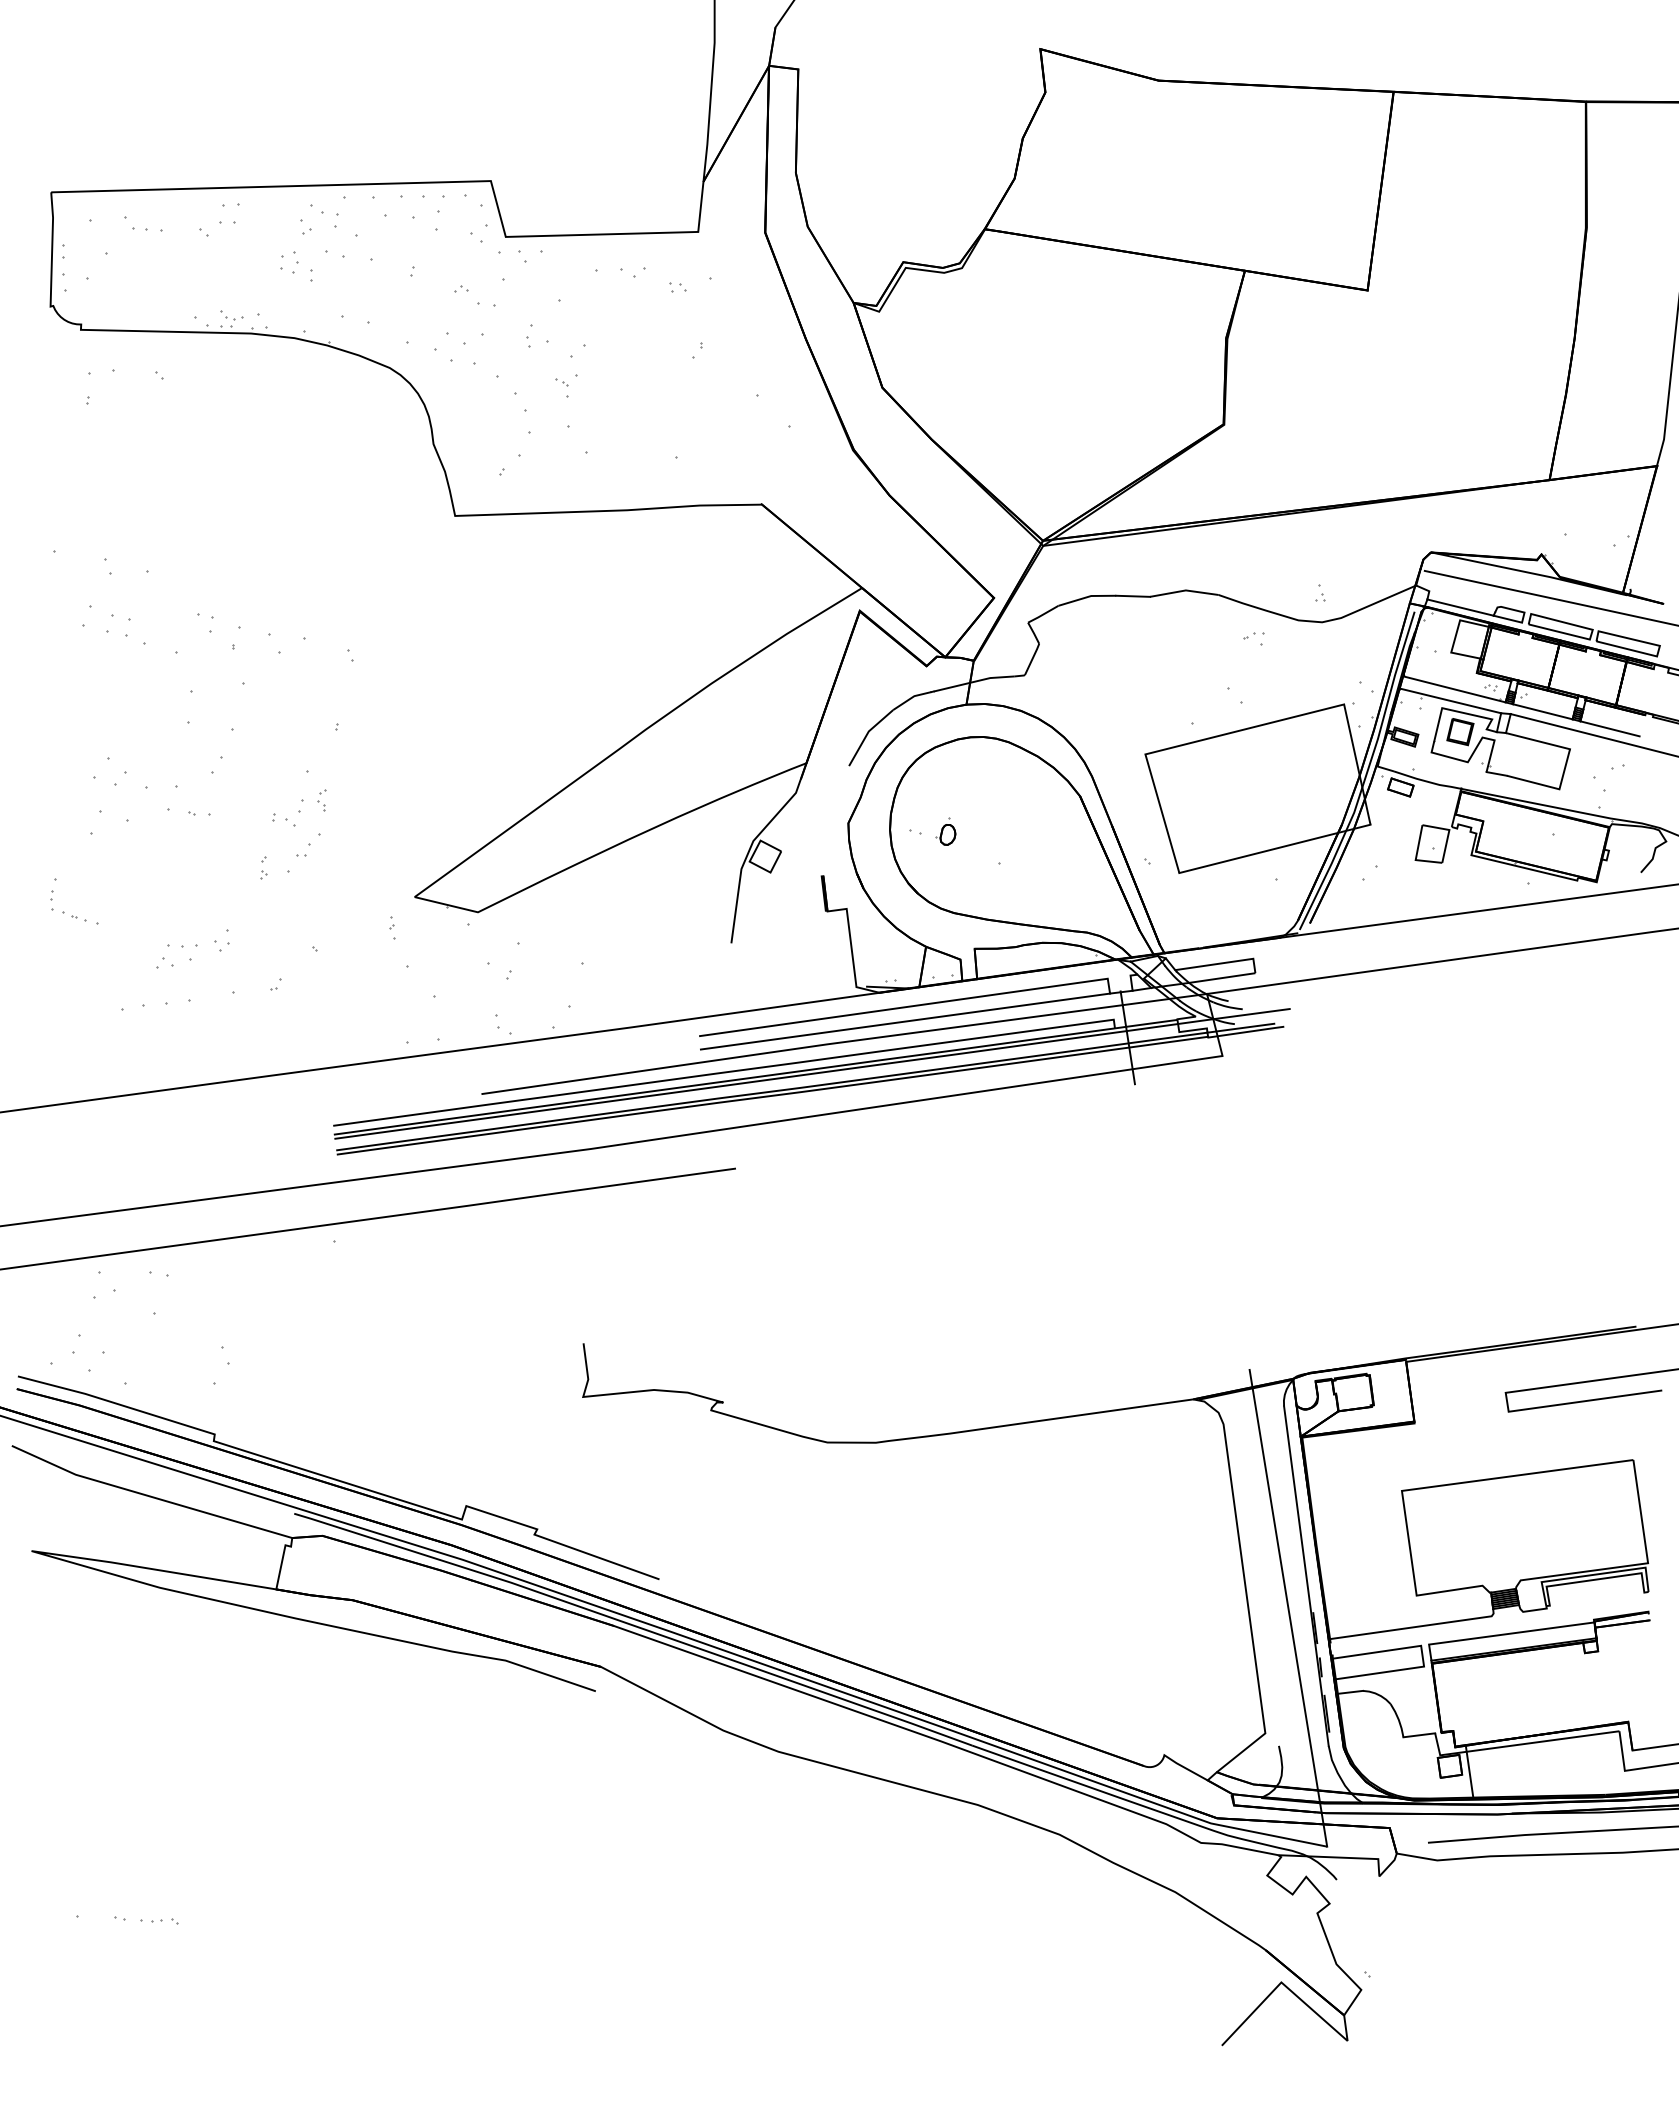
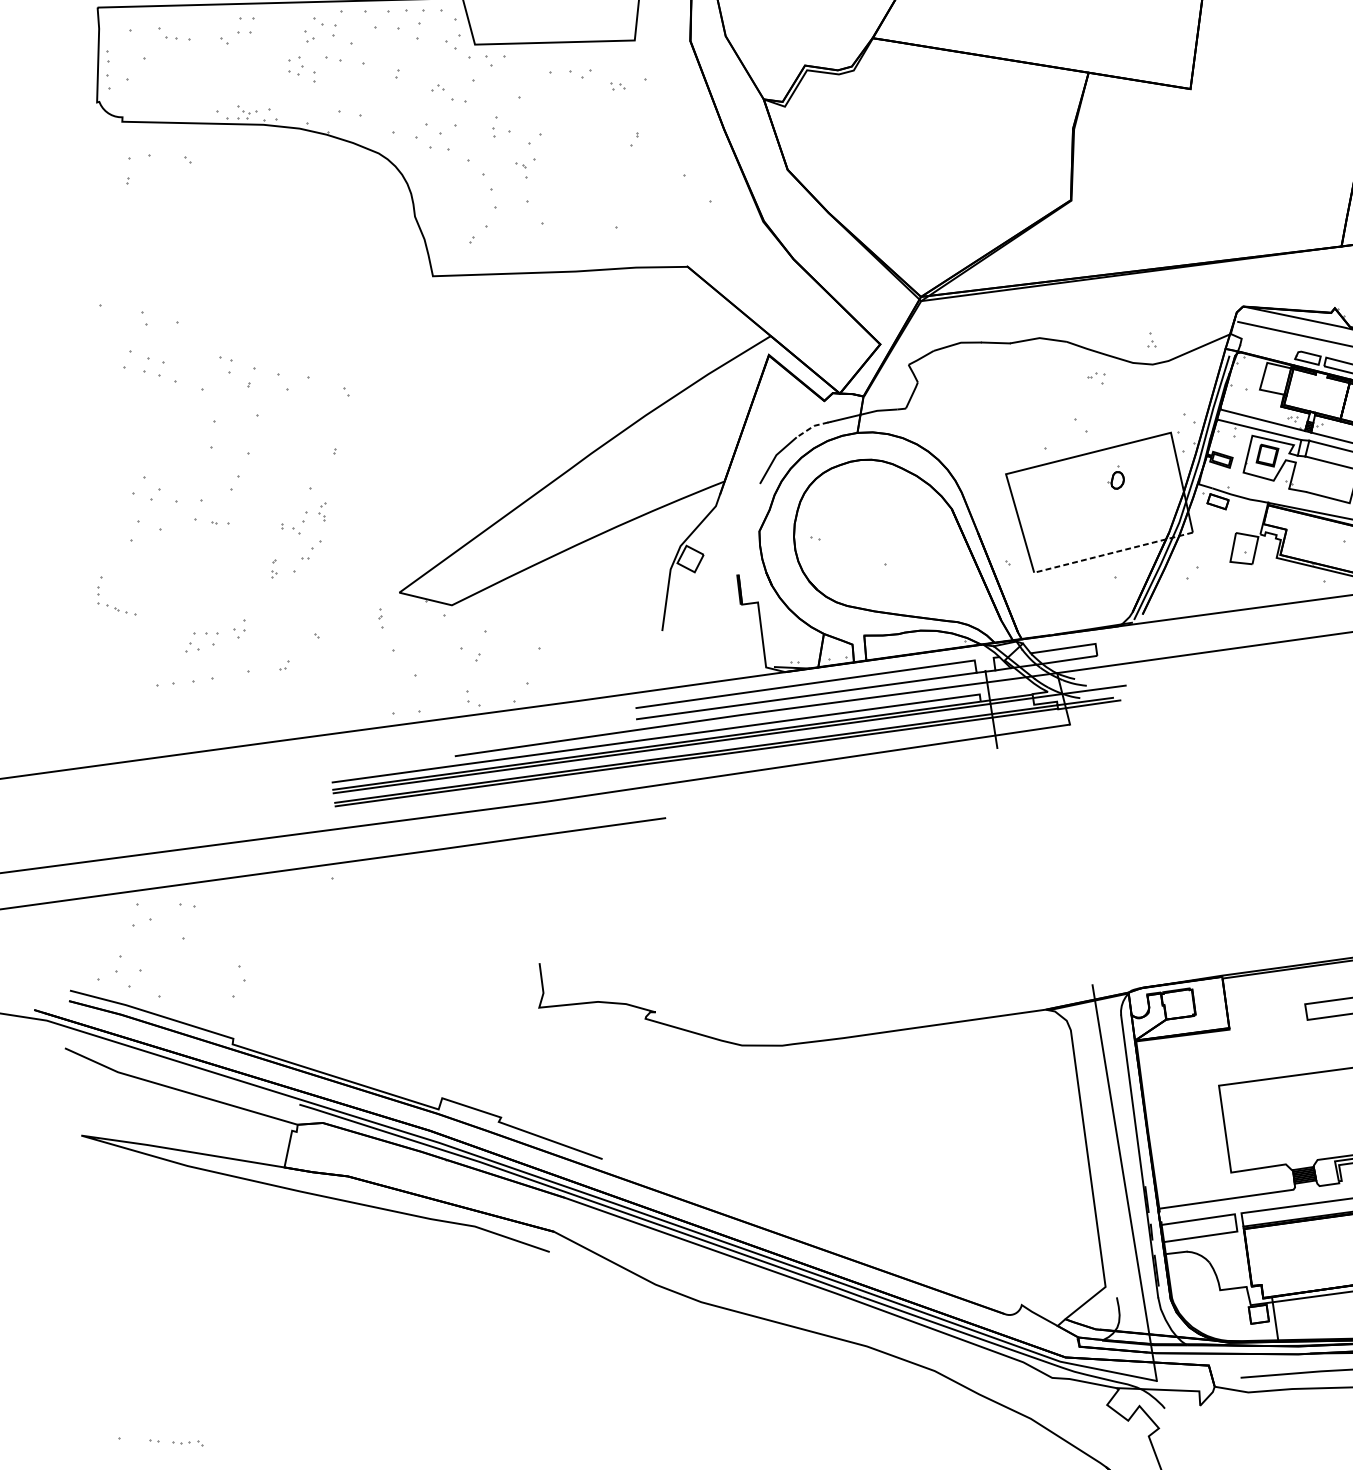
line: (1460, 607) -> (1267, 352), removed
line: (911, 698) -> (811, 427), solid -> dashed
part: (945, 831) -> (1115, 477), moved
line: (1274, 848) -> (1113, 552), solid -> dashed

